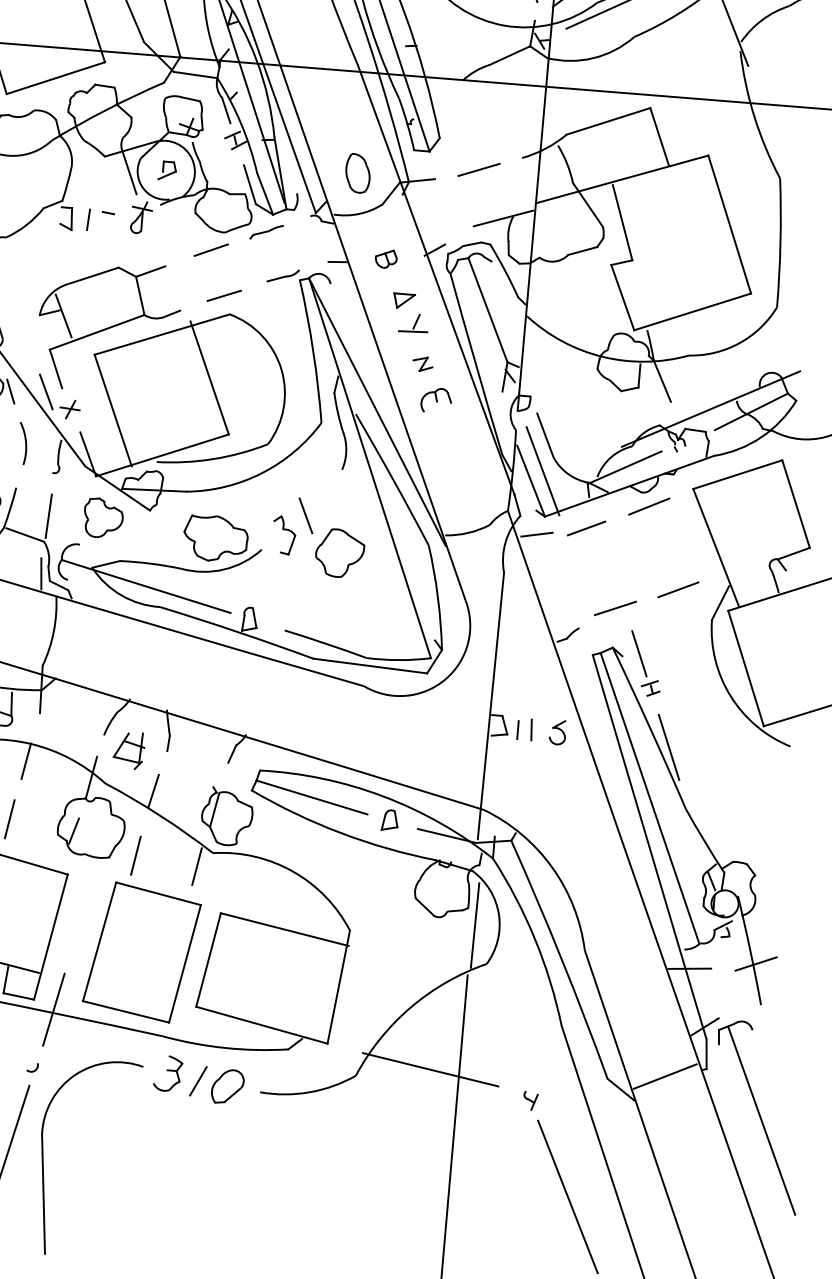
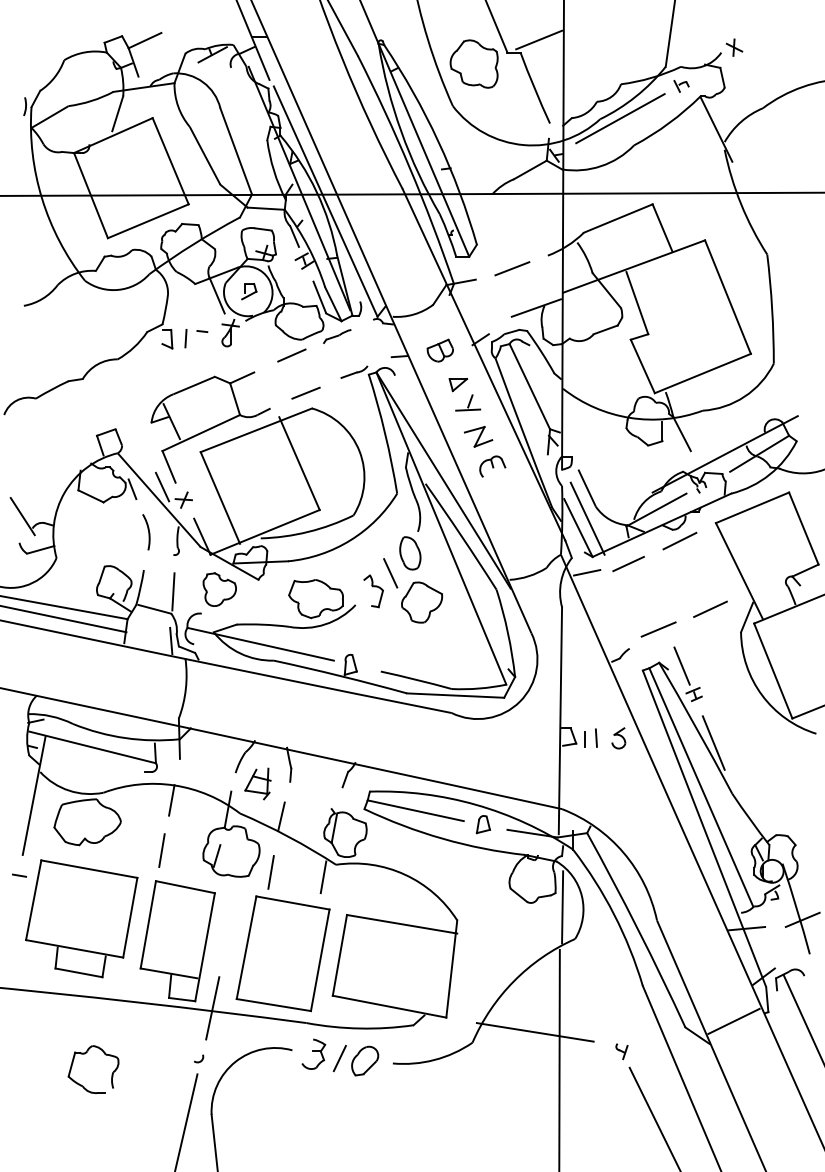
part: (358, 173) -> (410, 553), moved
part: (385, 258) -> (439, 350), size x1.43
part: (422, 363) -> (478, 436), size x1.67

